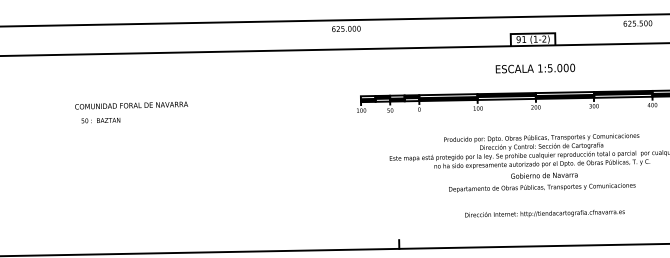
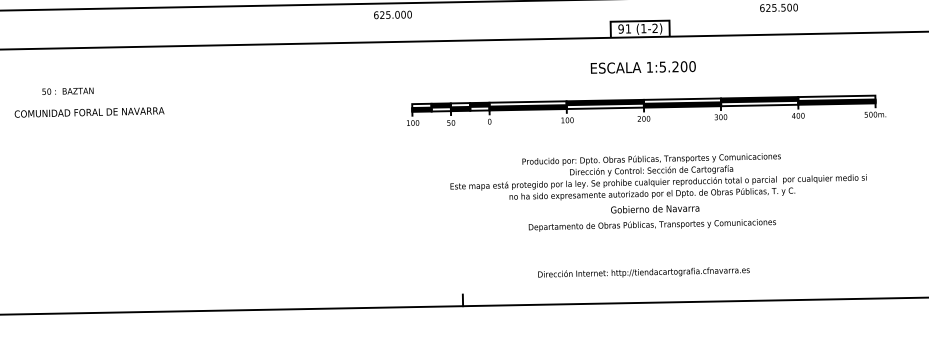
text: (559, 67) -> (675, 66), 1:5.000 -> 1:5.200
text: (131, 105) -> (89, 112), moved
text: (100, 119) -> (67, 90), moved
text: (544, 213) -> (643, 272), moved

